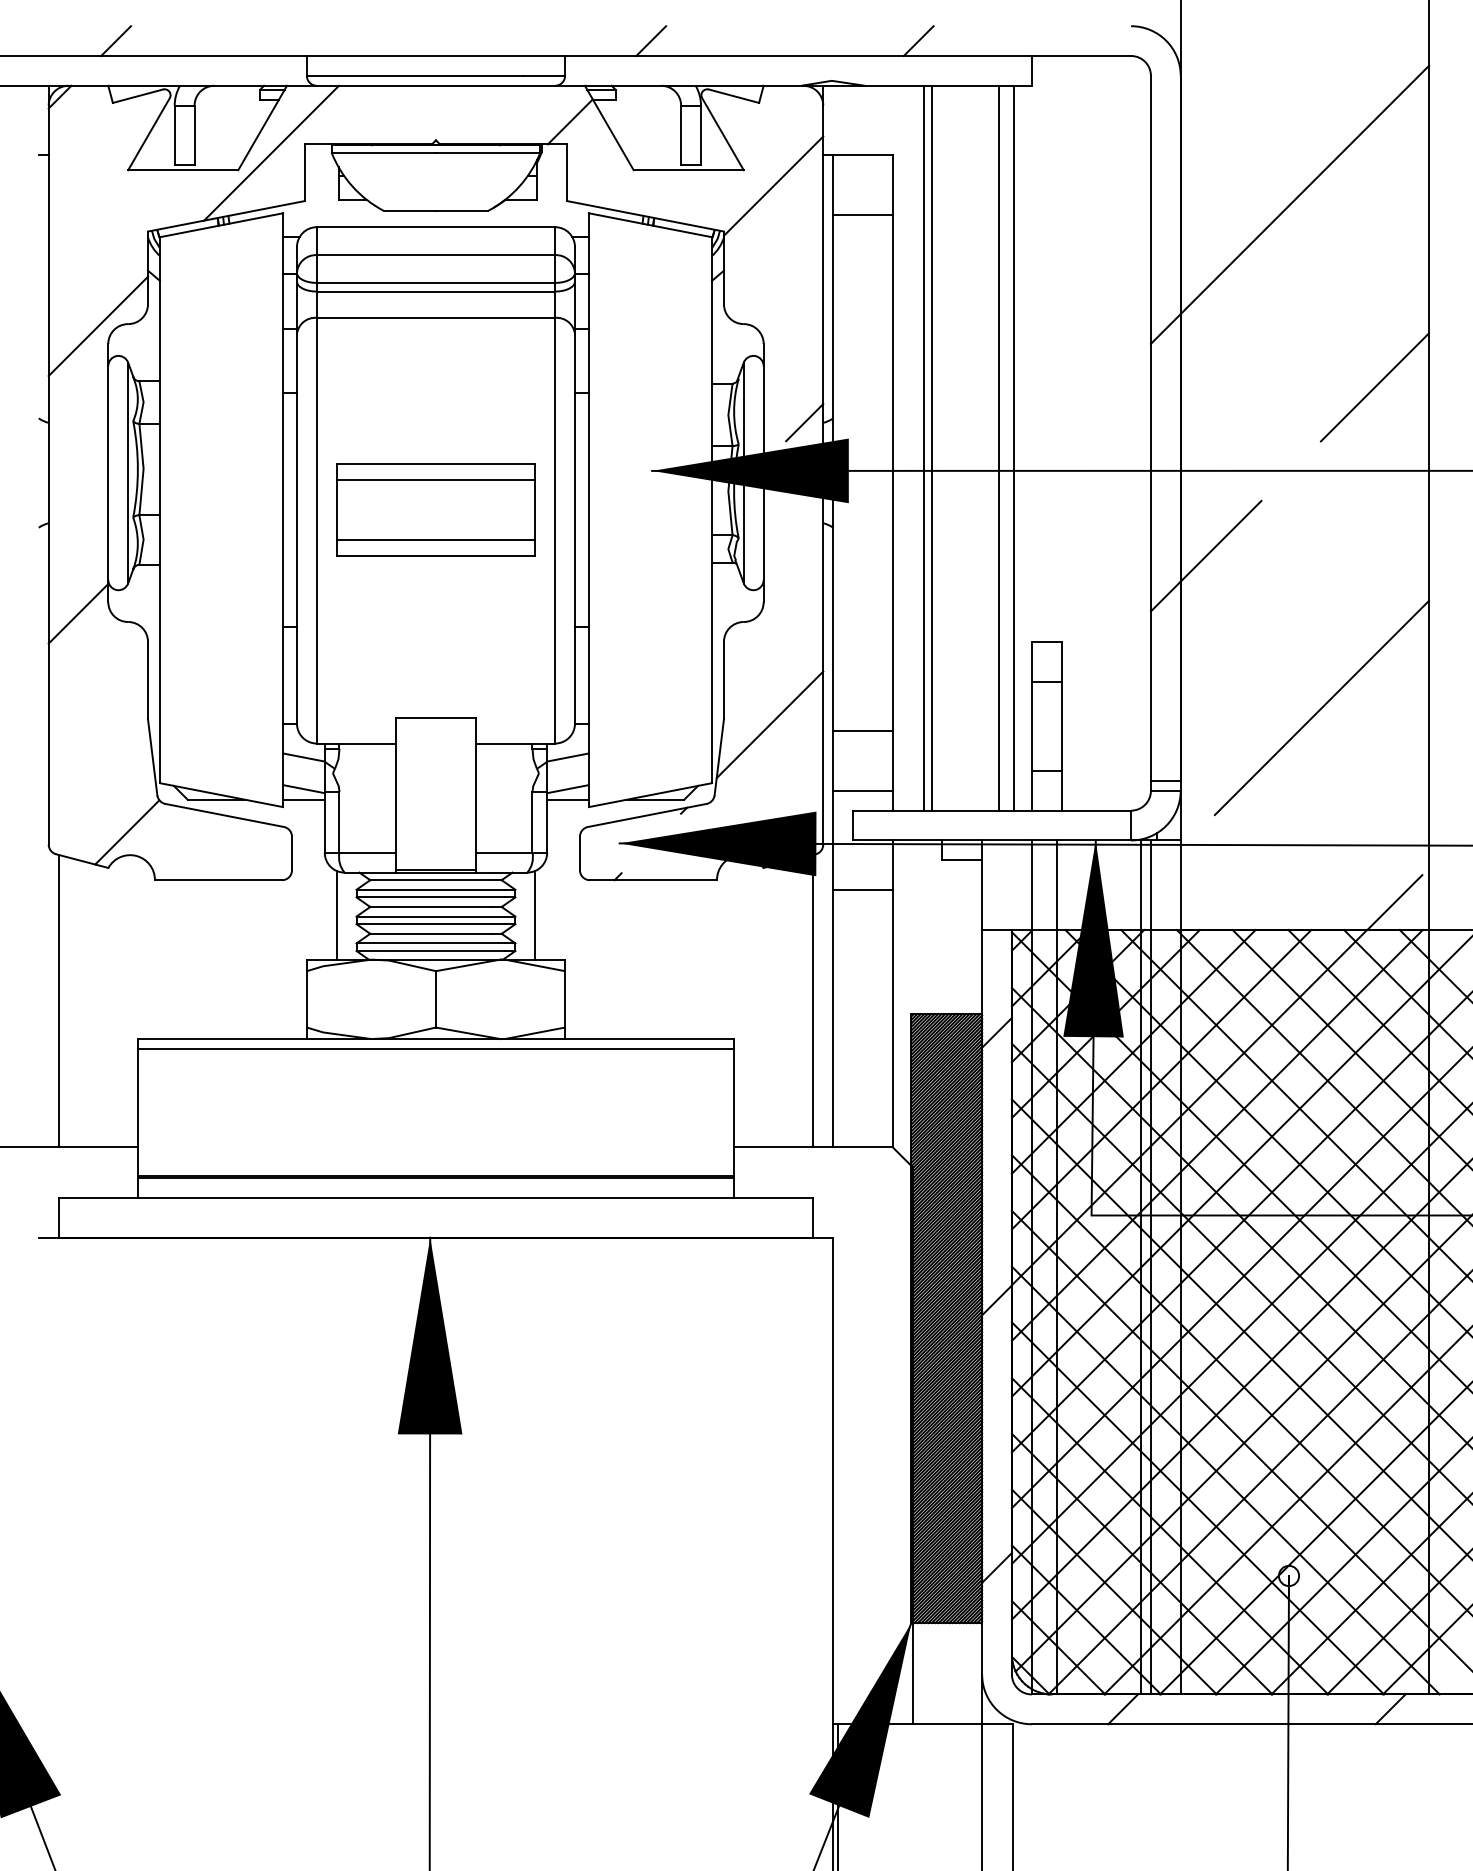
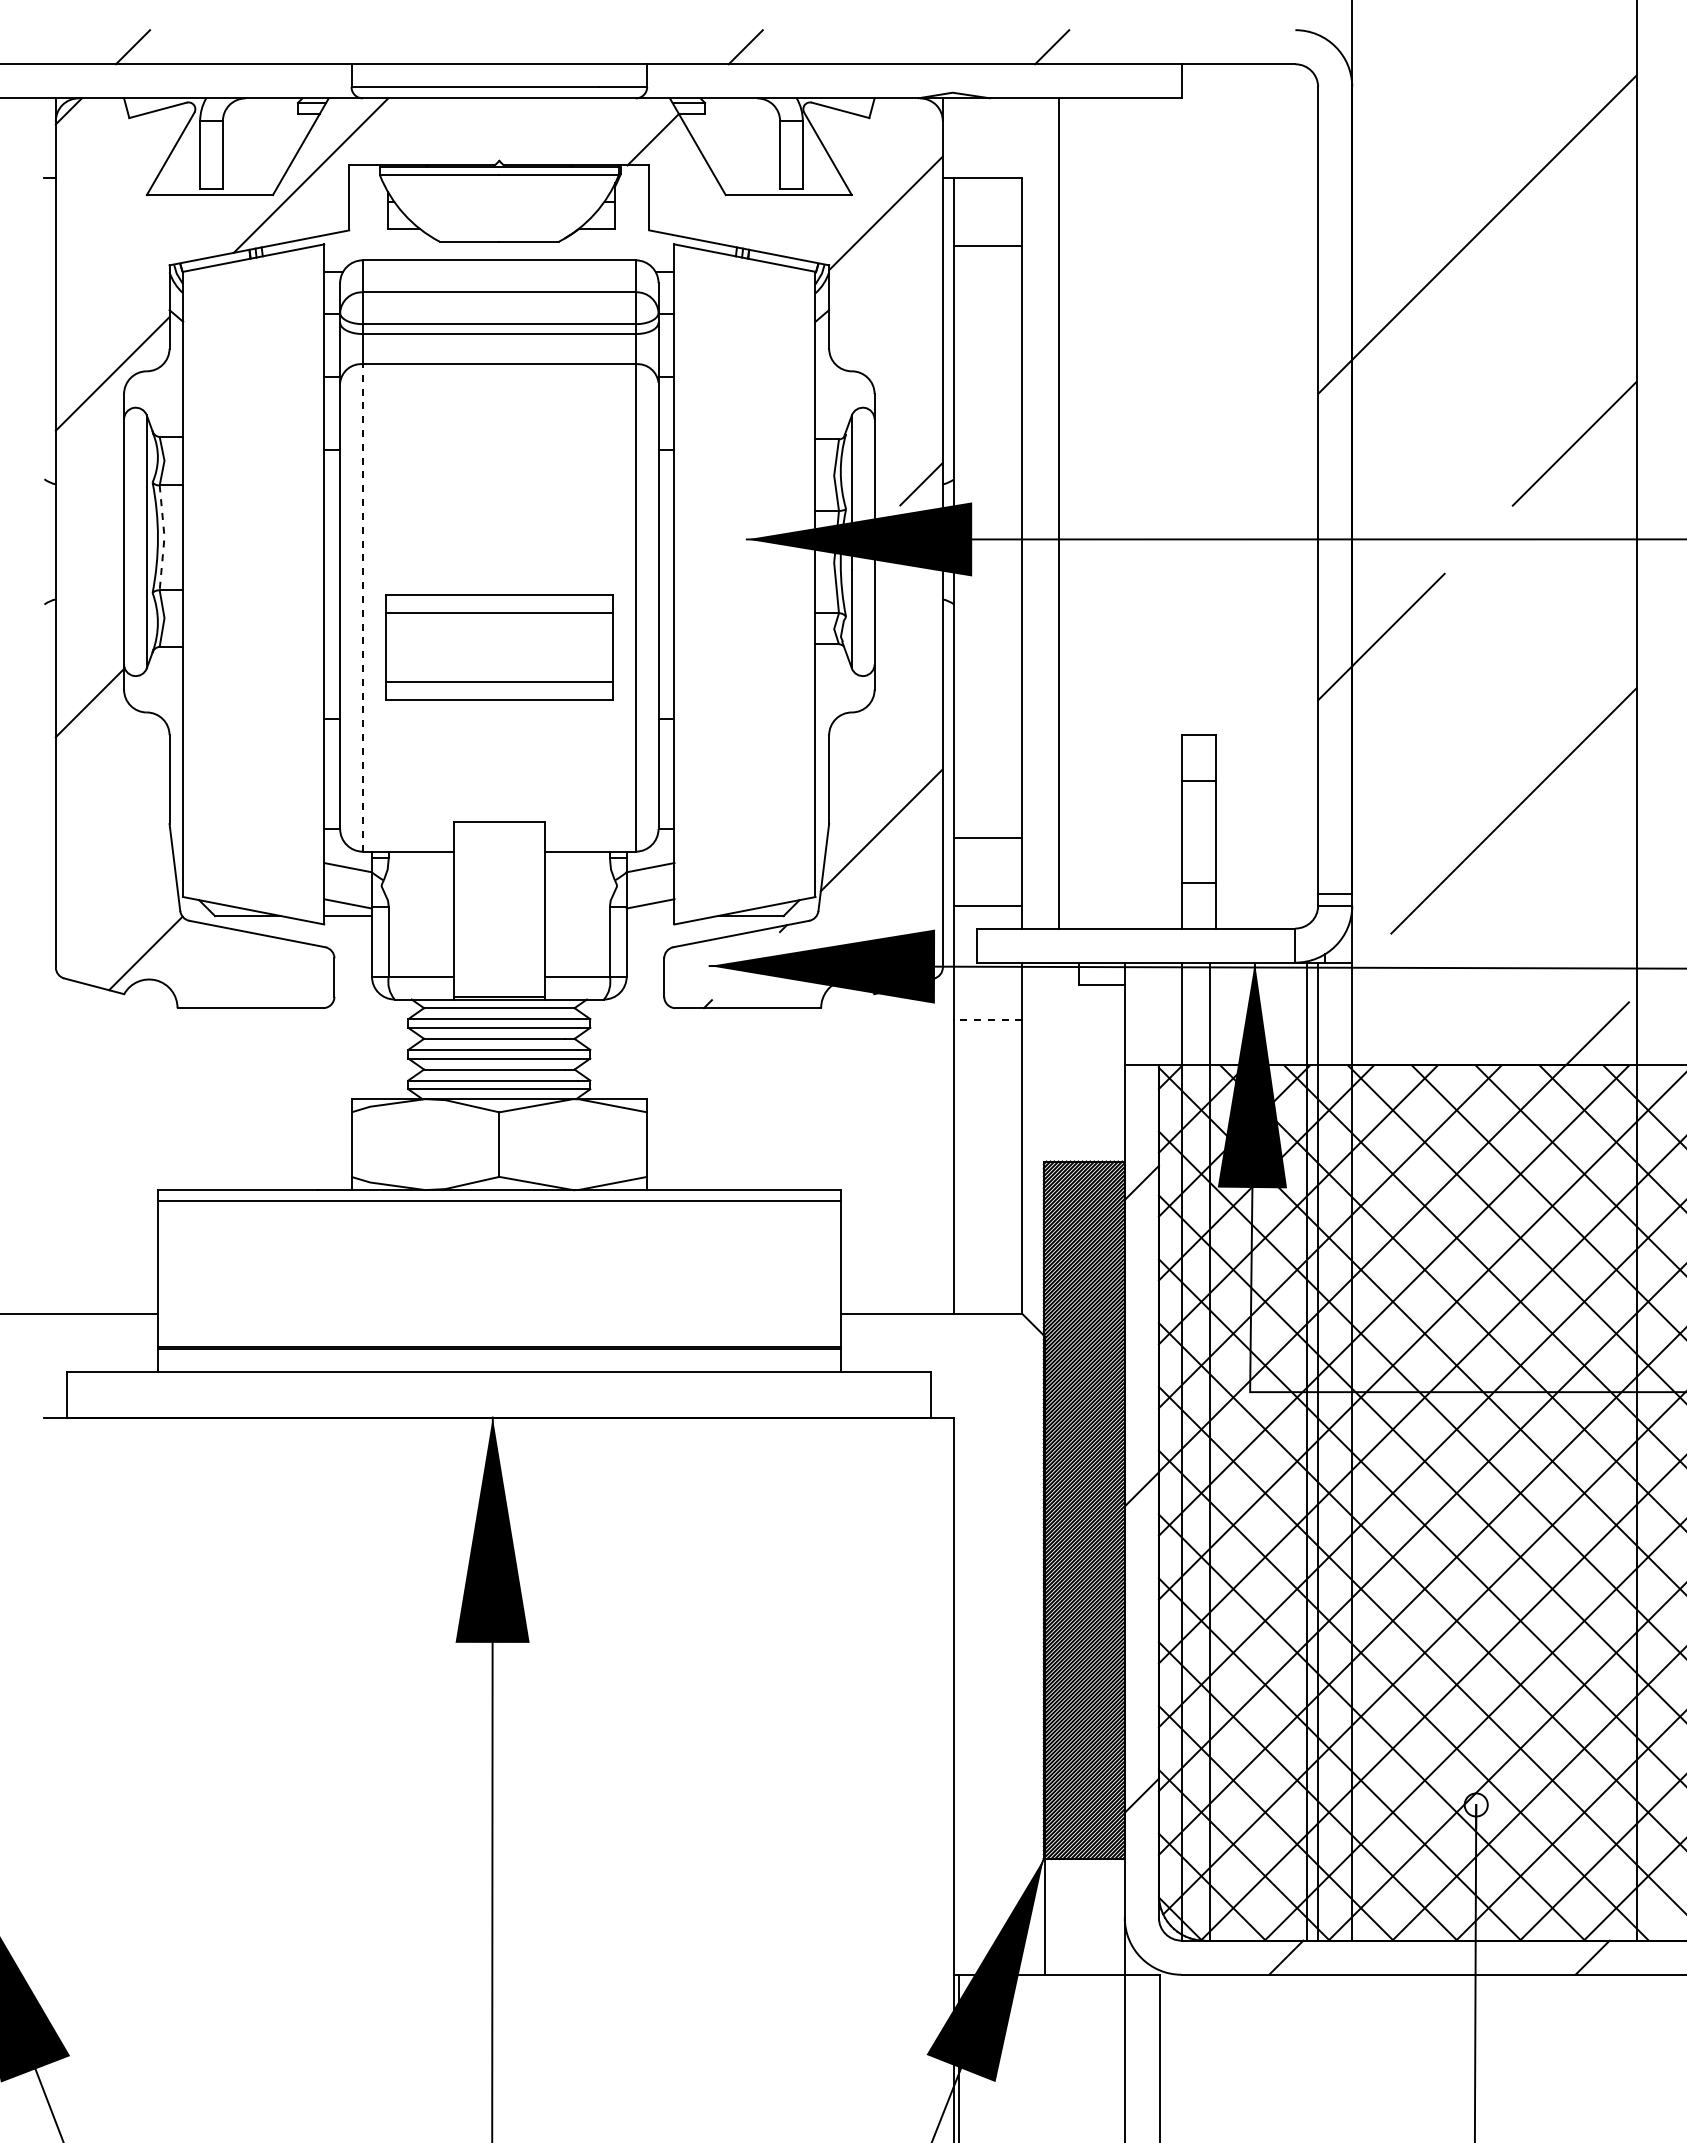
line: (931, 448) -> (1066, 513), removed
line: (999, 448) -> (1144, 513), removed
line: (1014, 448) -> (1161, 513), removed
line: (143, 470) -> (164, 538), solid -> dashed
part: (436, 510) -> (499, 647), moved
line: (316, 530) -> (362, 607), solid -> dashed
line: (567, 800) -> (650, 916), removed
line: (862, 890) -> (987, 1019), solid -> dashed
line: (336, 915) -> (385, 1048), removed
line: (535, 915) -> (613, 1048), removed
line: (58, 1000) -> (67, 1146), removed
line: (813, 1000) -> (931, 1146), removed

